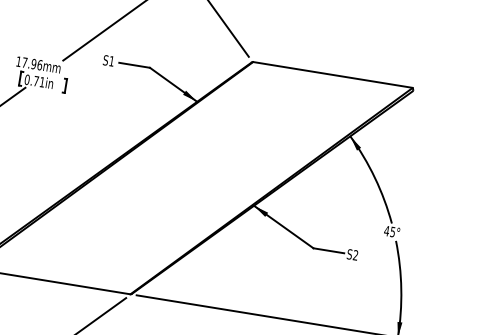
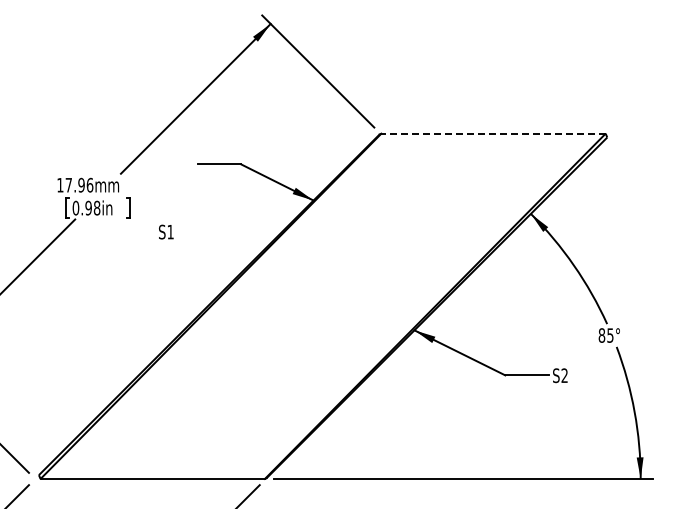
text: (108, 60) -> (166, 231), moved
line: (332, 74) -> (493, 133), solid -> dashed
text: (39, 81) -> (92, 207), 0.71in -> 0.98in
text: (386, 231) -> (601, 335), 45° -> 85°

